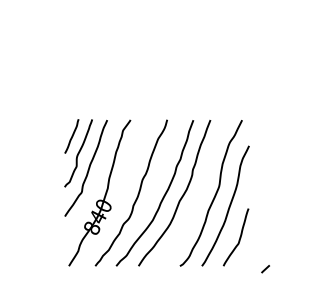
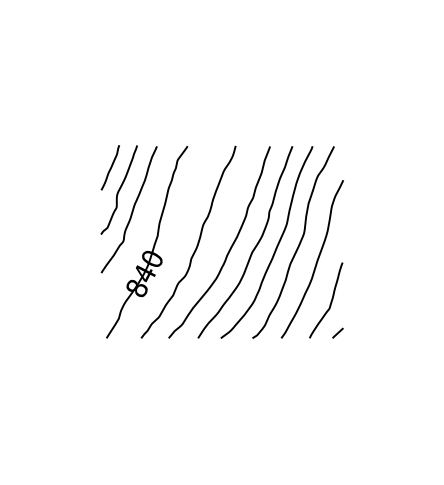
curve: (197, 197) -> (275, 247), added
line: (265, 268) -> (337, 332), moved

